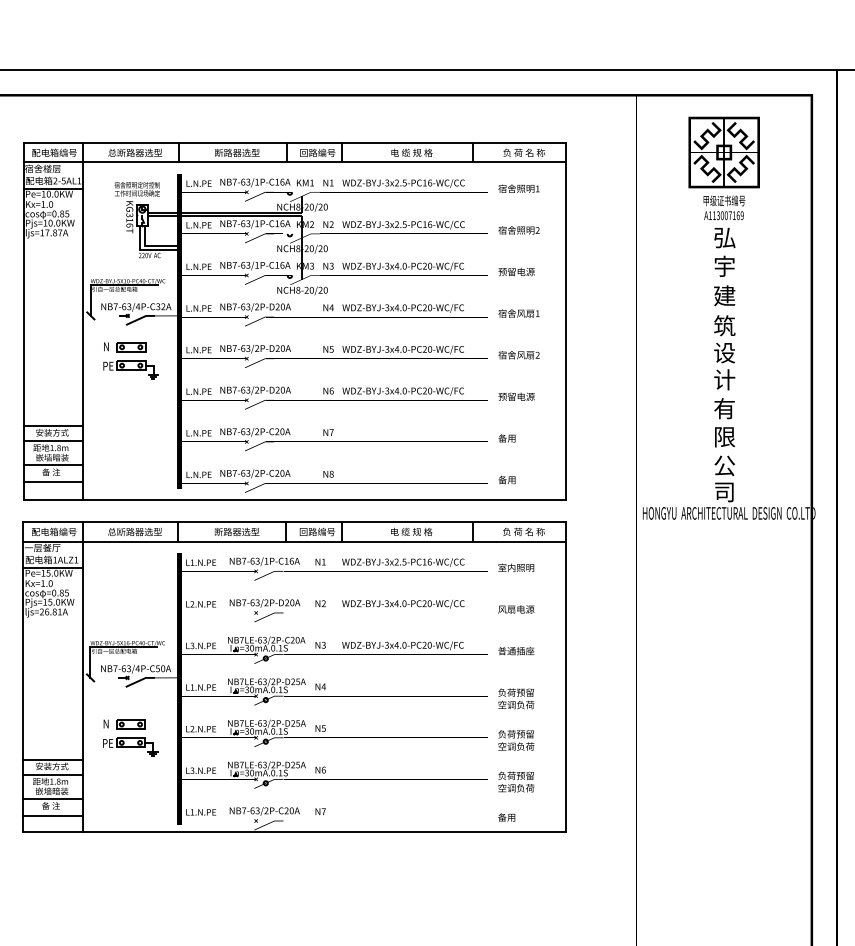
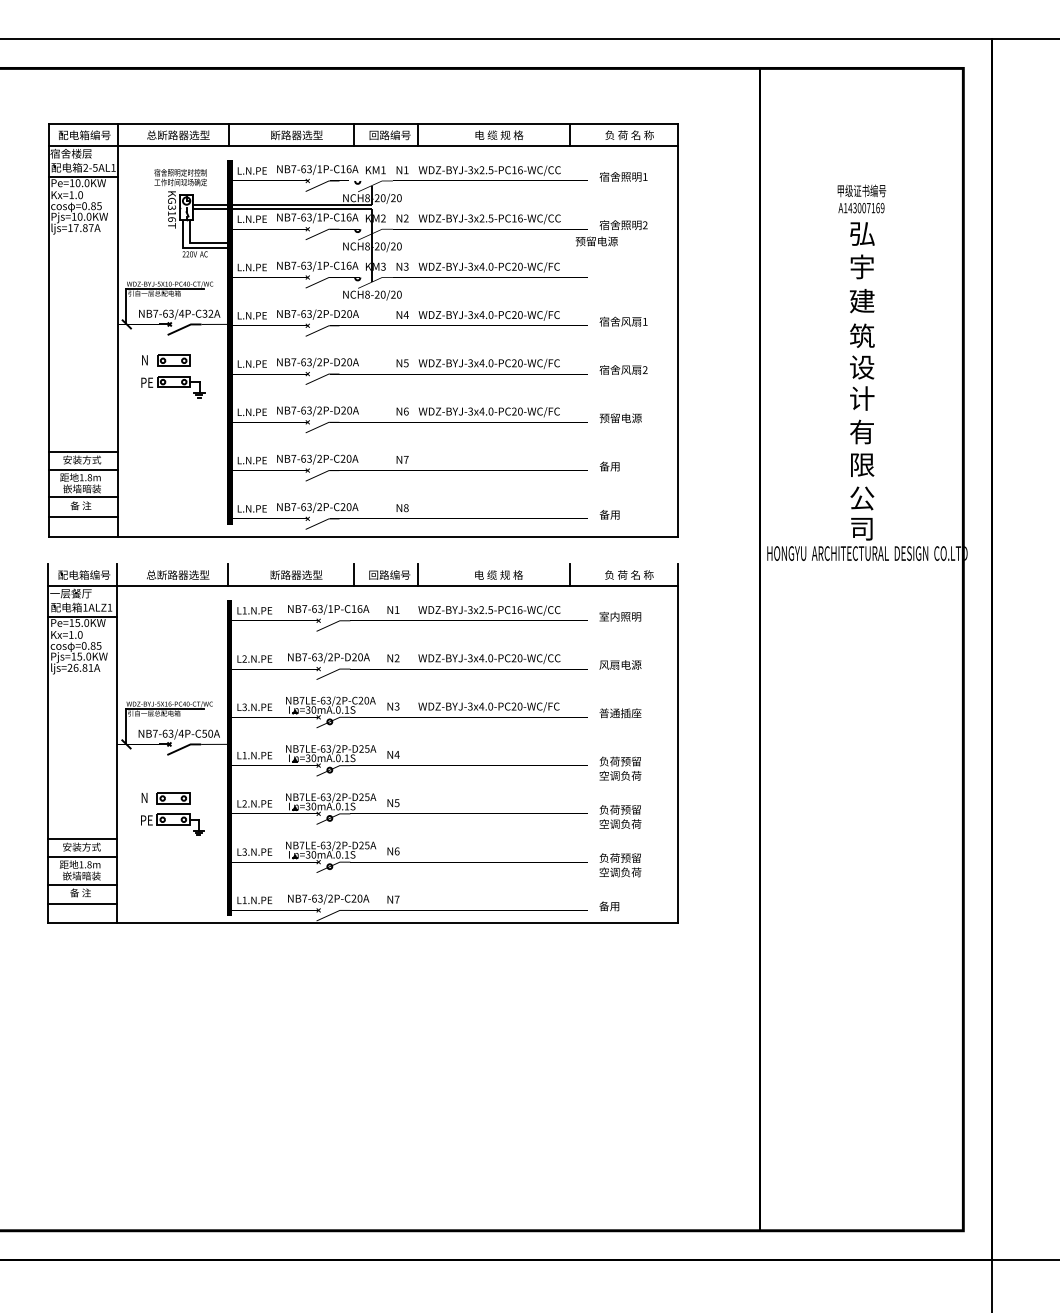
part: (724, 152) -> (861, 134), removed
text: (714, 216) -> (850, 208), A113007169 -> A143007169
text: (516, 272) -> (596, 241), moved
line: (293, 521) -> (362, 563), removed

